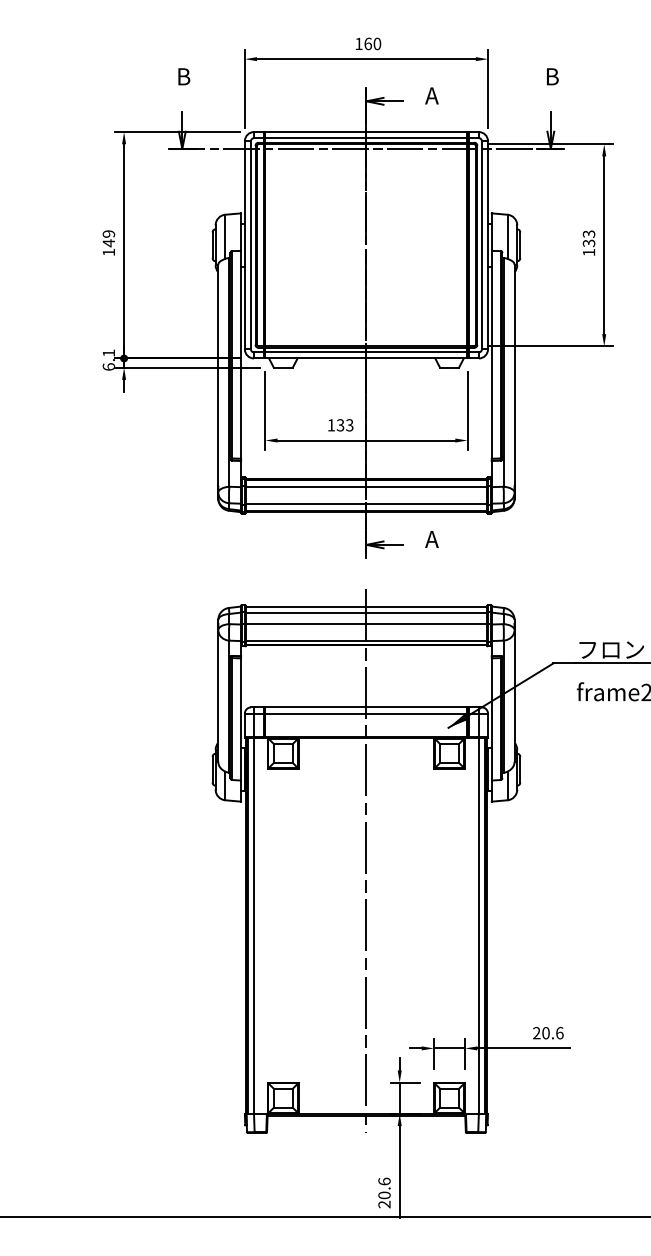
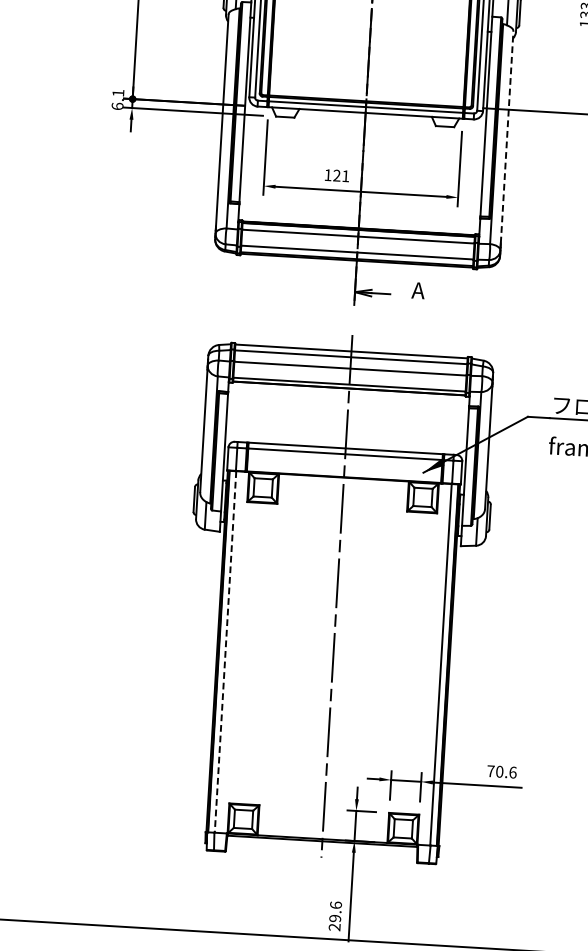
line: (514, 374) -> (507, 136), solid -> dashed
text: (344, 425) -> (340, 176), 133 -> 121
line: (254, 926) -> (225, 652), solid -> dashed
text: (536, 1033) -> (490, 771), 20.6 -> 70.6
text: (384, 1195) -> (335, 918), 20.6 -> 29.6

